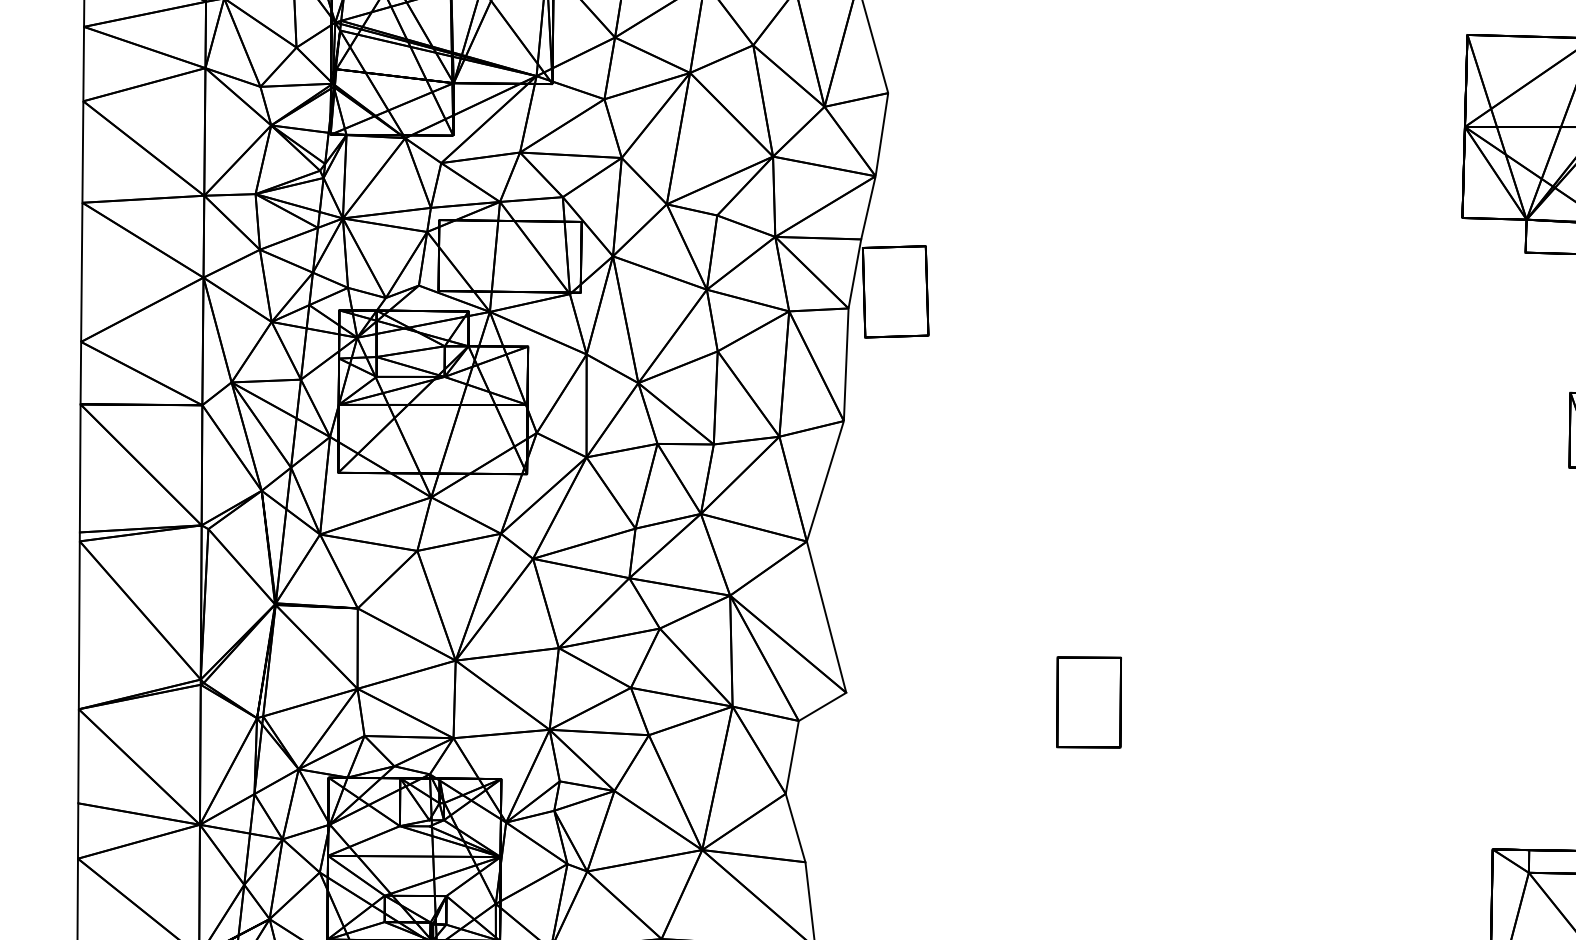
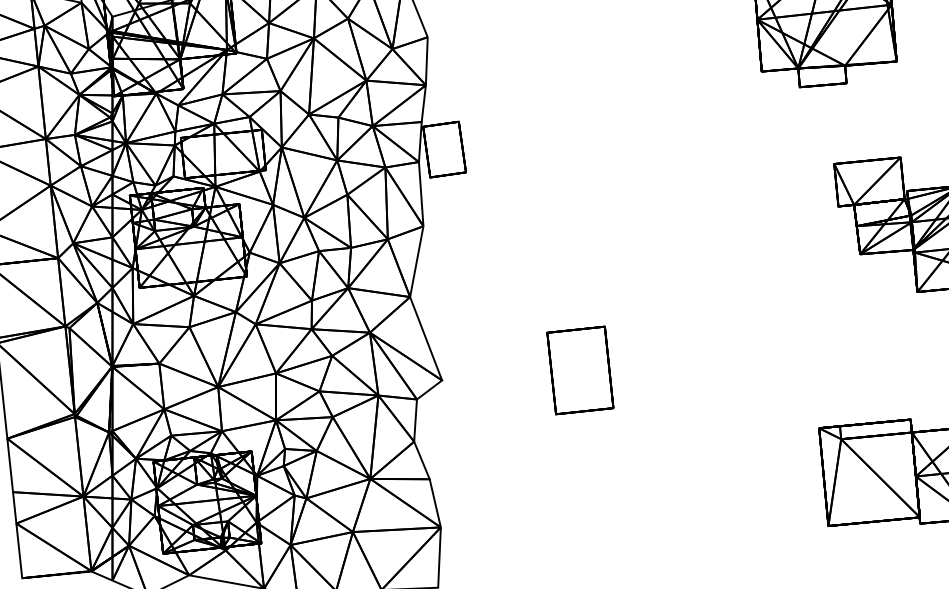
part: (1088, 702) -> (580, 370), size x1.6

